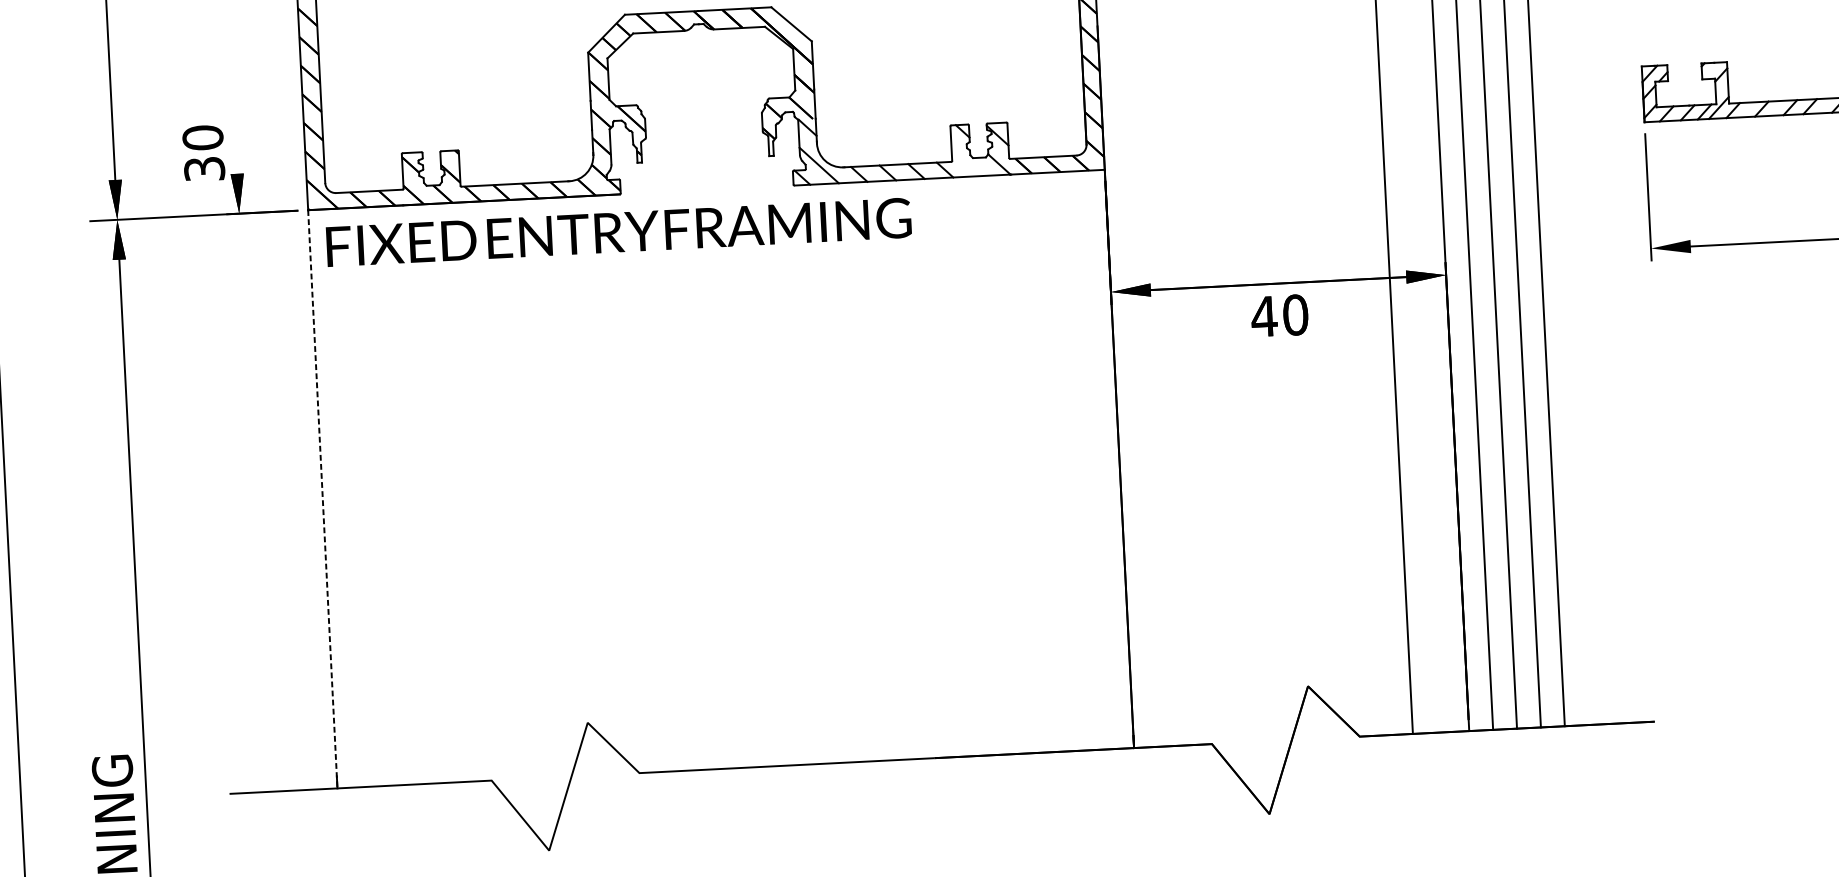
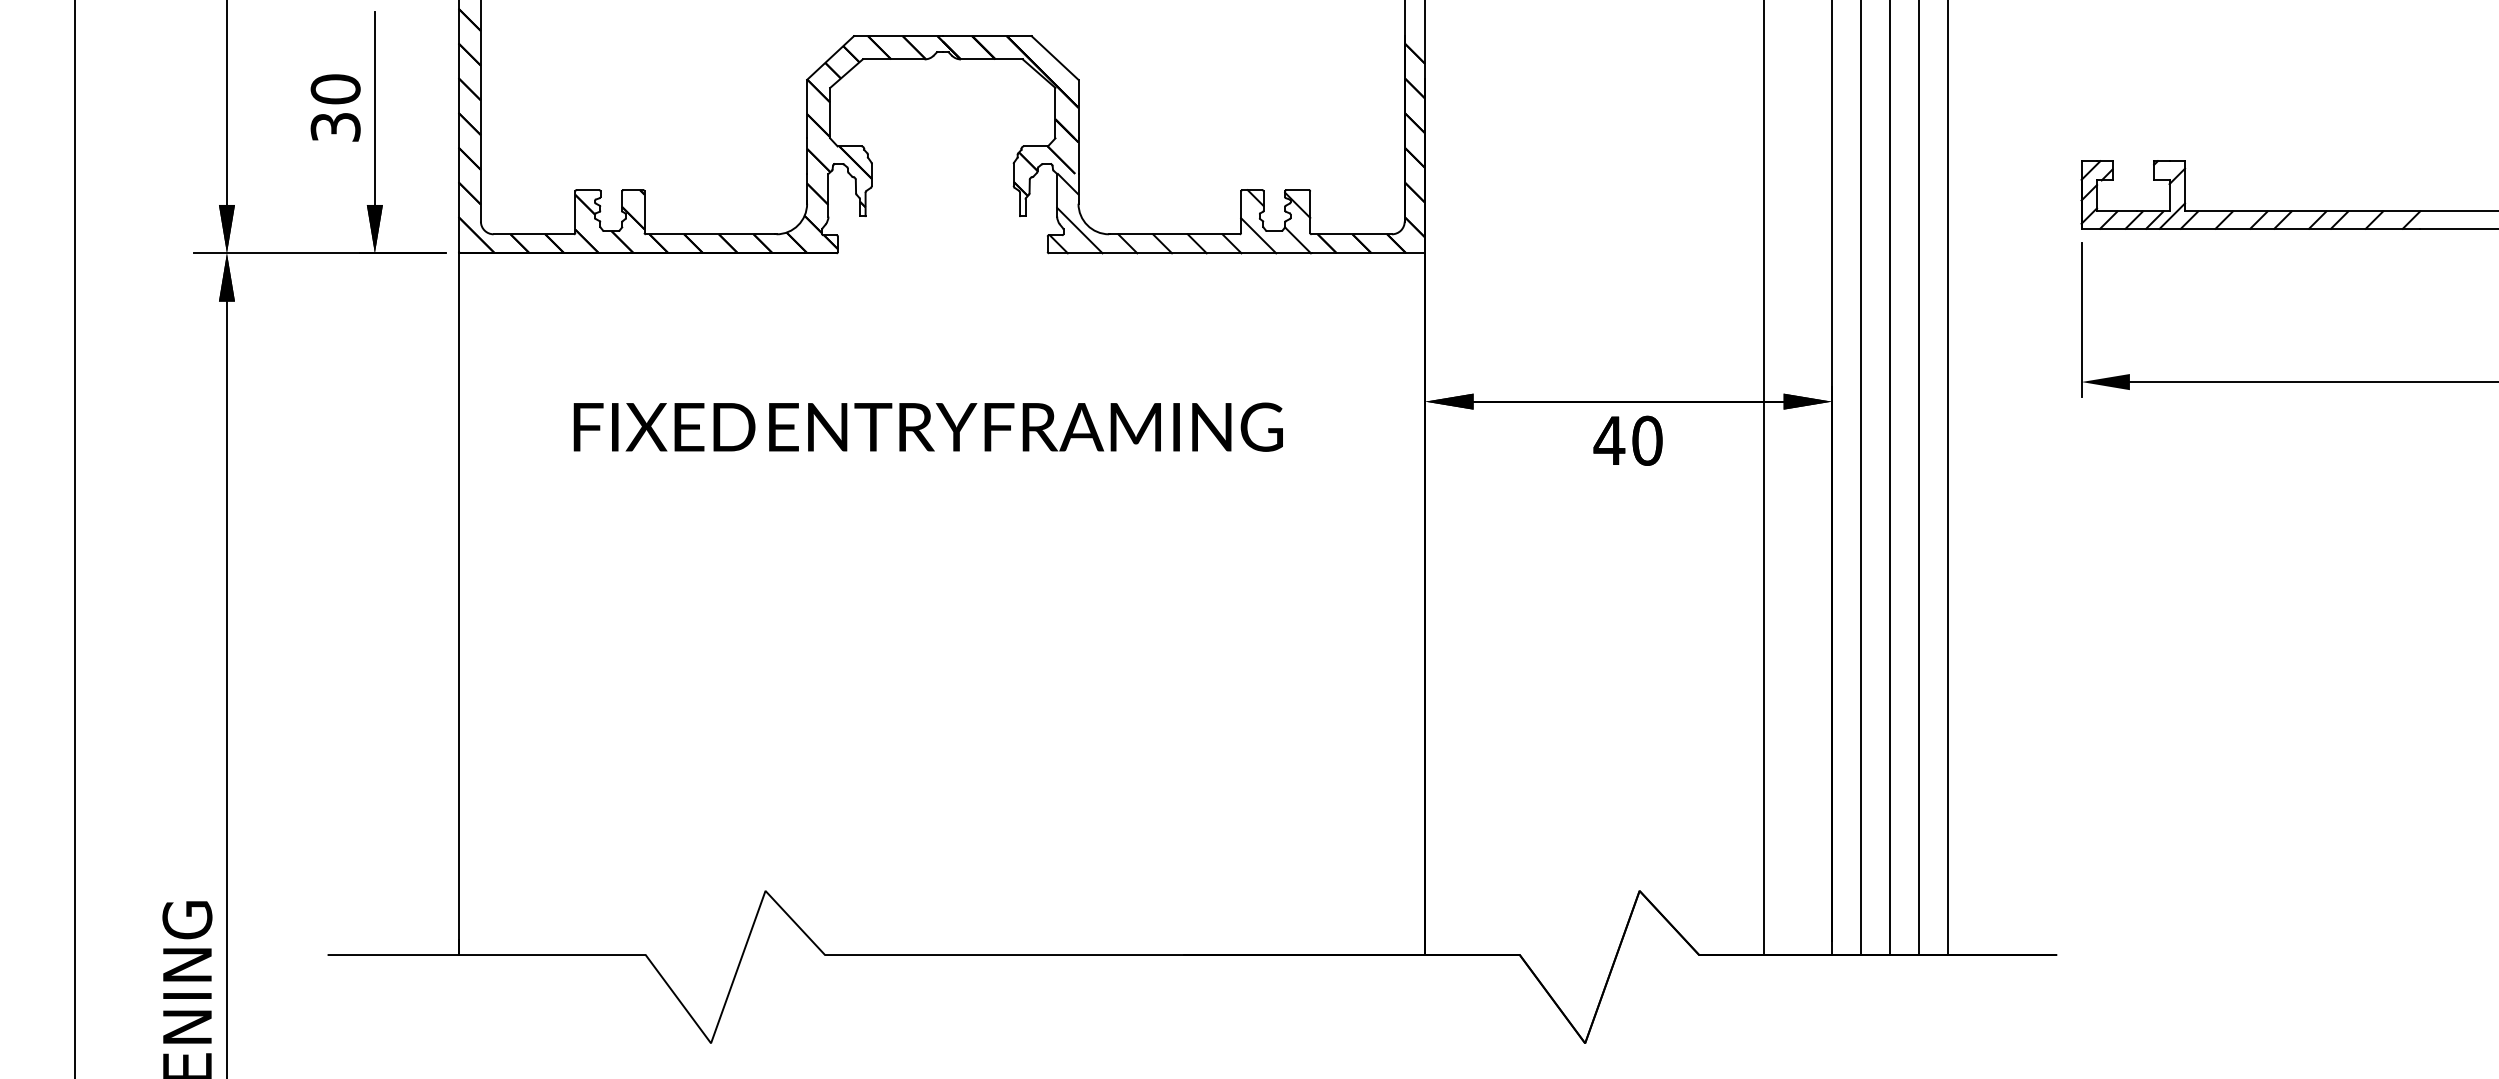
line: (232, 93) -> (374, 107), added
text: (203, 152) -> (335, 107), moved
line: (966, 162) -> (1258, 235), added
text: (618, 231) -> (927, 426), moved
line: (322, 499) -> (458, 604), dashed -> solid

